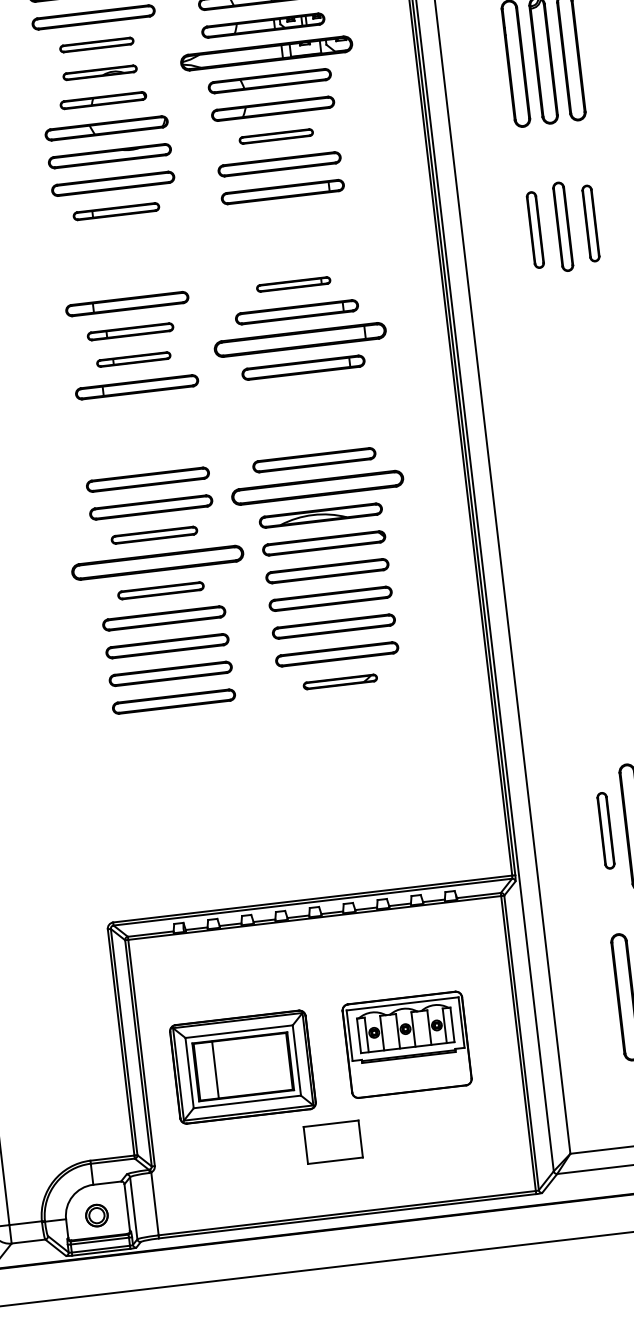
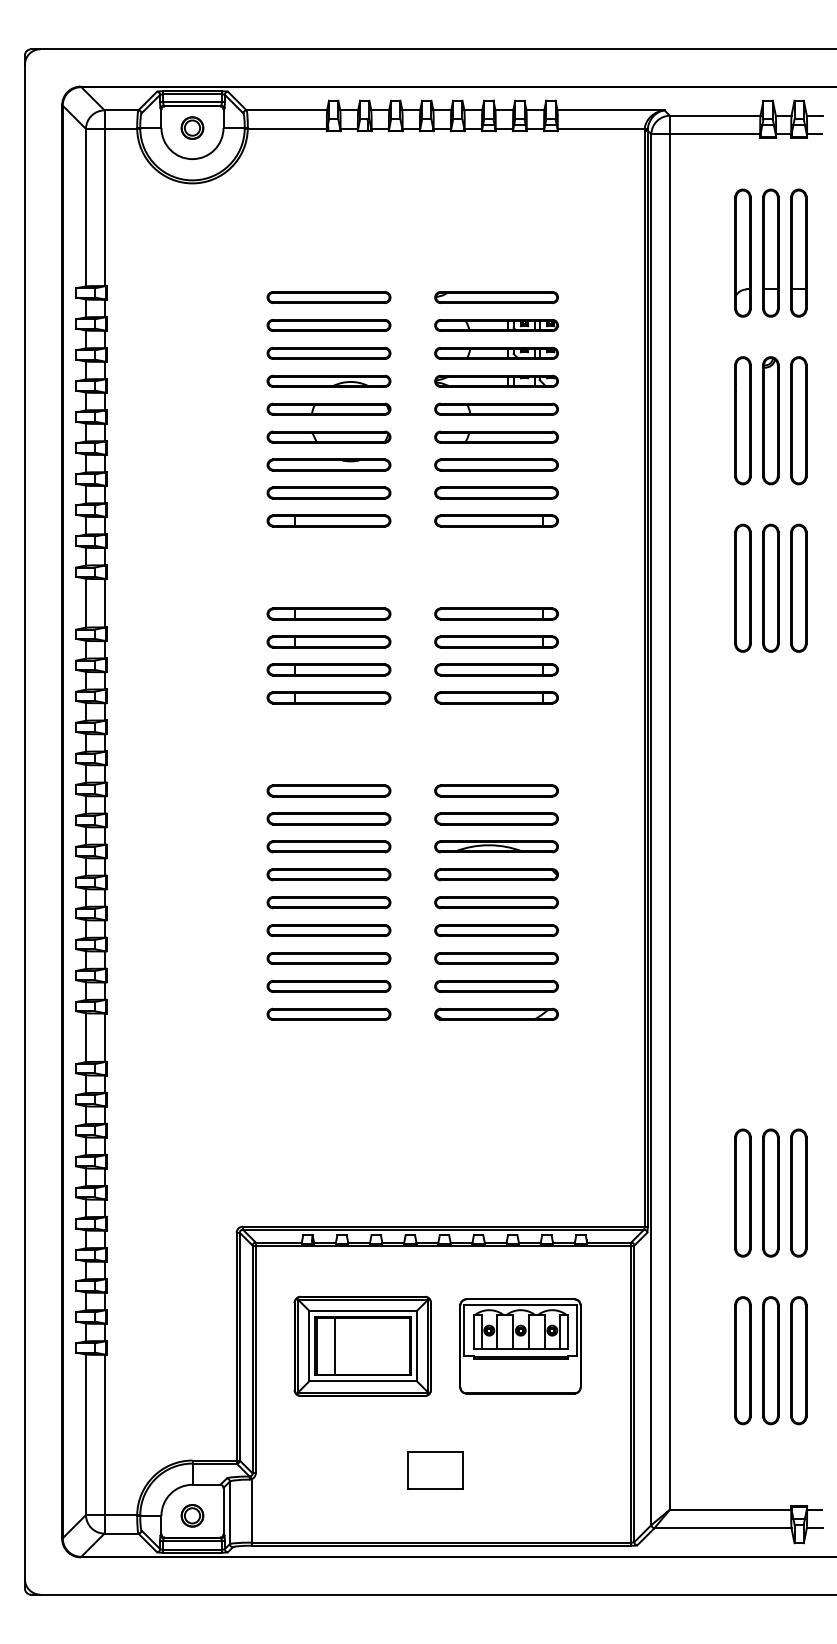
part: (96, 44) -> (328, 352), size x1.67
part: (266, 52) -> (496, 380), size x0.71
part: (99, 72) -> (328, 380), size x1.67
part: (102, 99) -> (328, 408), size x1.43
part: (276, 135) -> (496, 464), size x1.67
part: (115, 211) -> (328, 520), size x1.43
part: (590, 222) -> (798, 587), size x1.67
part: (562, 226) -> (770, 587), size x1.43
part: (534, 229) -> (742, 587), size x1.67
part: (293, 283) -> (496, 613), size x1.67
part: (130, 331) -> (328, 641), size x1.43
part: (300, 339) -> (496, 669), size x0.71
part: (133, 359) -> (328, 669), size x1.67
part: (317, 487) -> (496, 818), size x0.71
part: (153, 534) -> (328, 846), size x1.43
part: (157, 562) -> (328, 874), size x0.71
part: (160, 590) -> (328, 902), size x1.43
part: (340, 681) -> (496, 1013), size x1.67
part: (605, 830) -> (742, 1192), size x1.67
part: (407, 1044) -> (520, 1346), moved
part: (242, 1066) -> (362, 1345), moved

